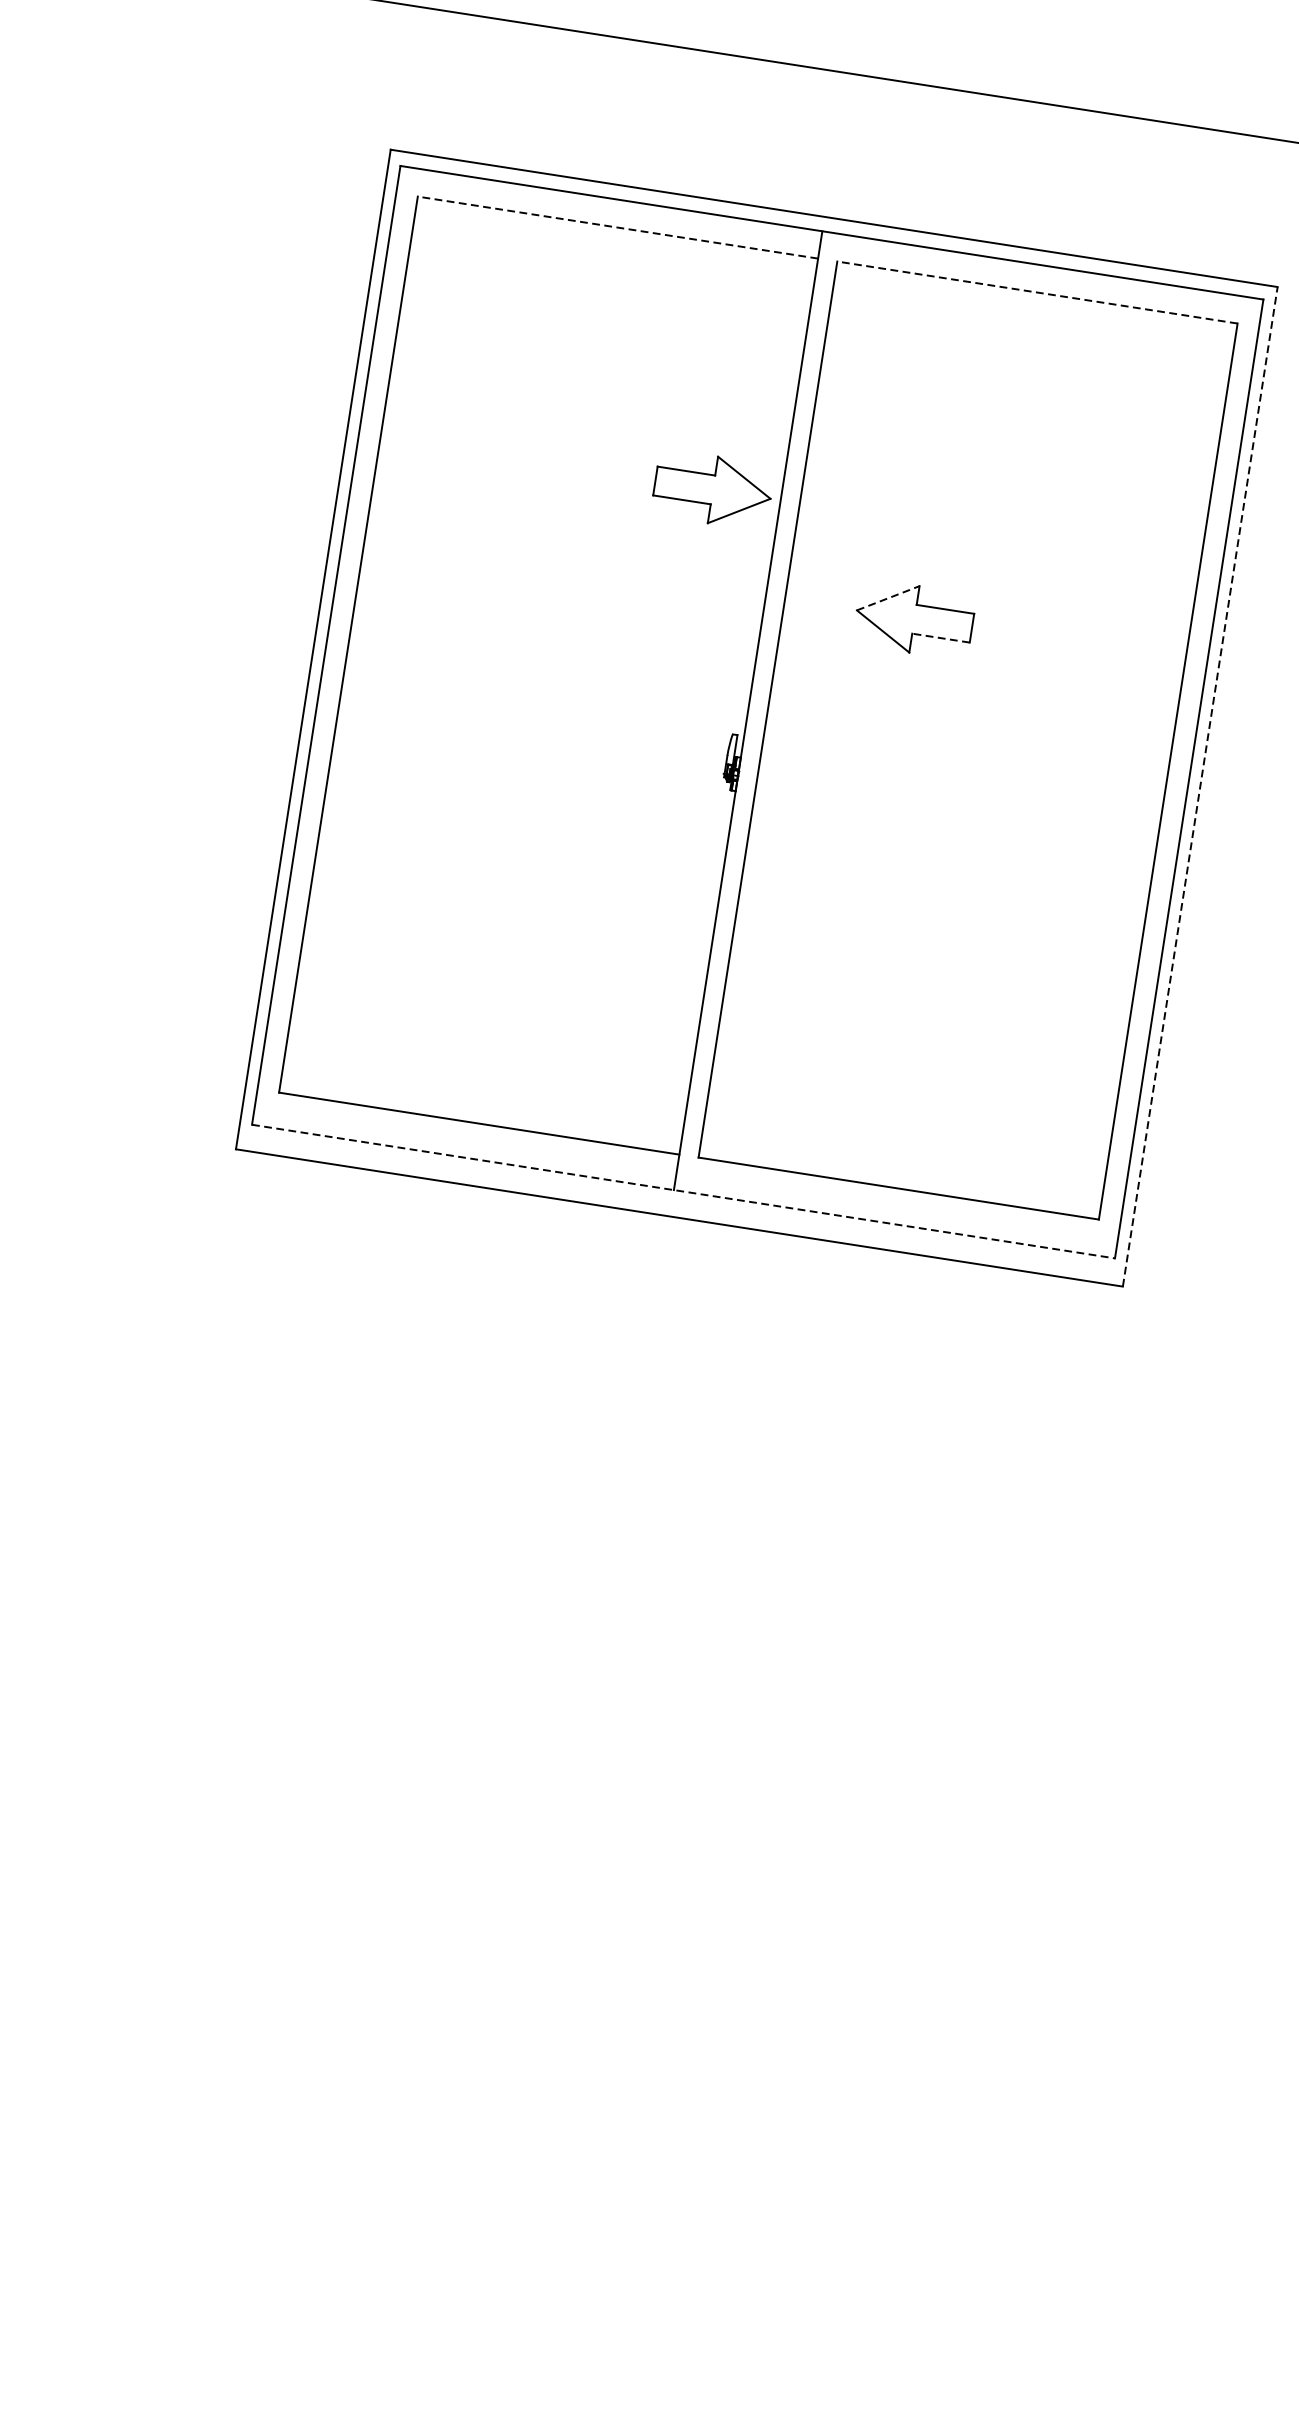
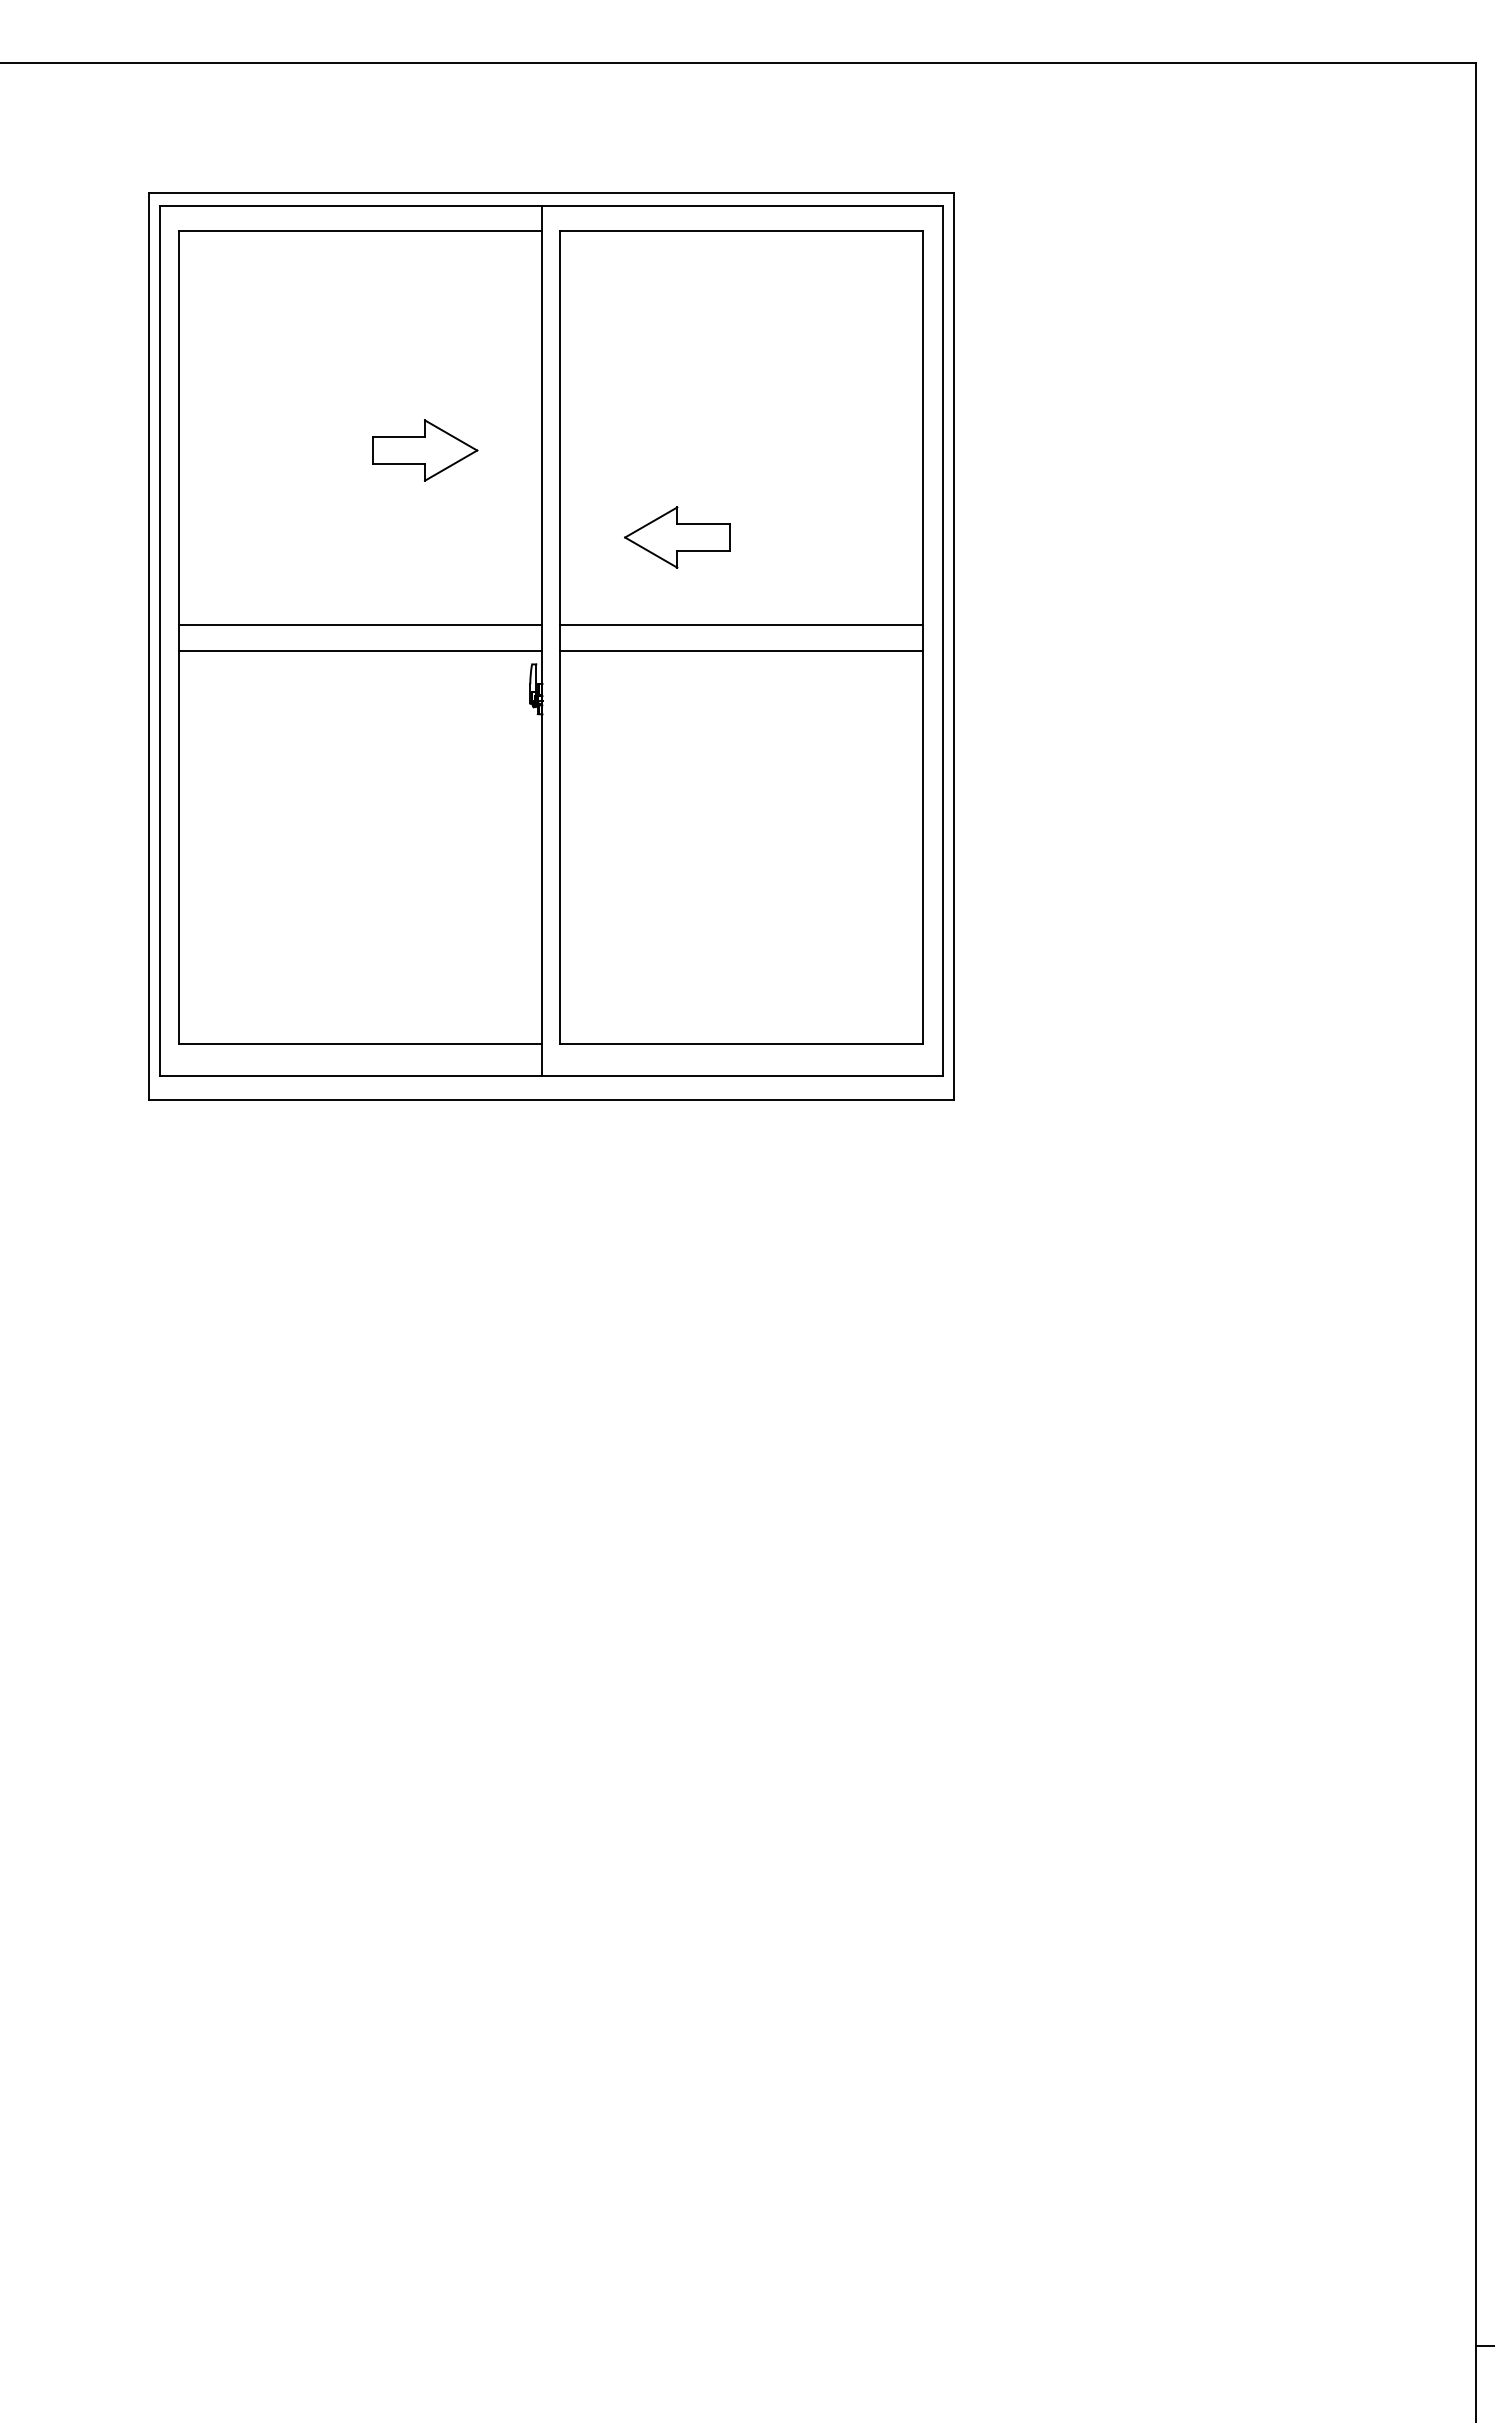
line: (617, 227) -> (360, 231), dashed -> solid
line: (1037, 292) -> (741, 231), dashed -> solid
part: (713, 489) -> (425, 450), moved
line: (888, 598) -> (651, 522), dashed -> solid
line: (940, 637) -> (702, 550), dashed -> solid
line: (550, 661) -> (360, 624), added
line: (545, 689) -> (360, 650), added
line: (970, 726) -> (741, 624), added
line: (965, 754) -> (741, 650), added
line: (1200, 786) -> (953, 646), dashed -> solid
line: (683, 1191) -> (551, 1076), dashed -> solid

